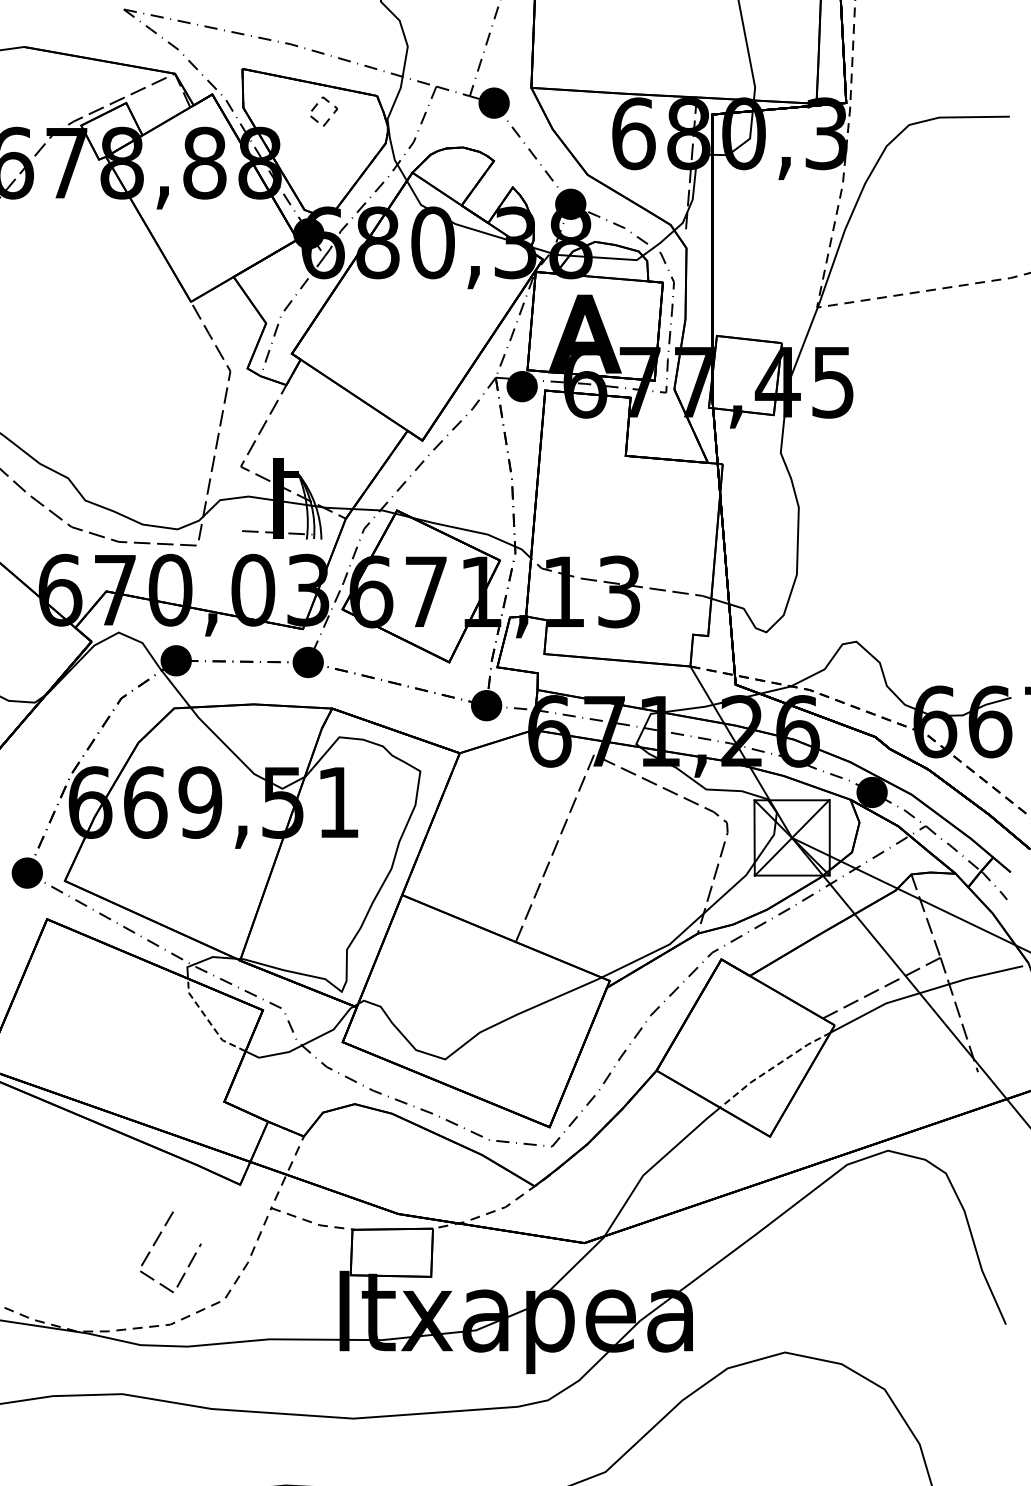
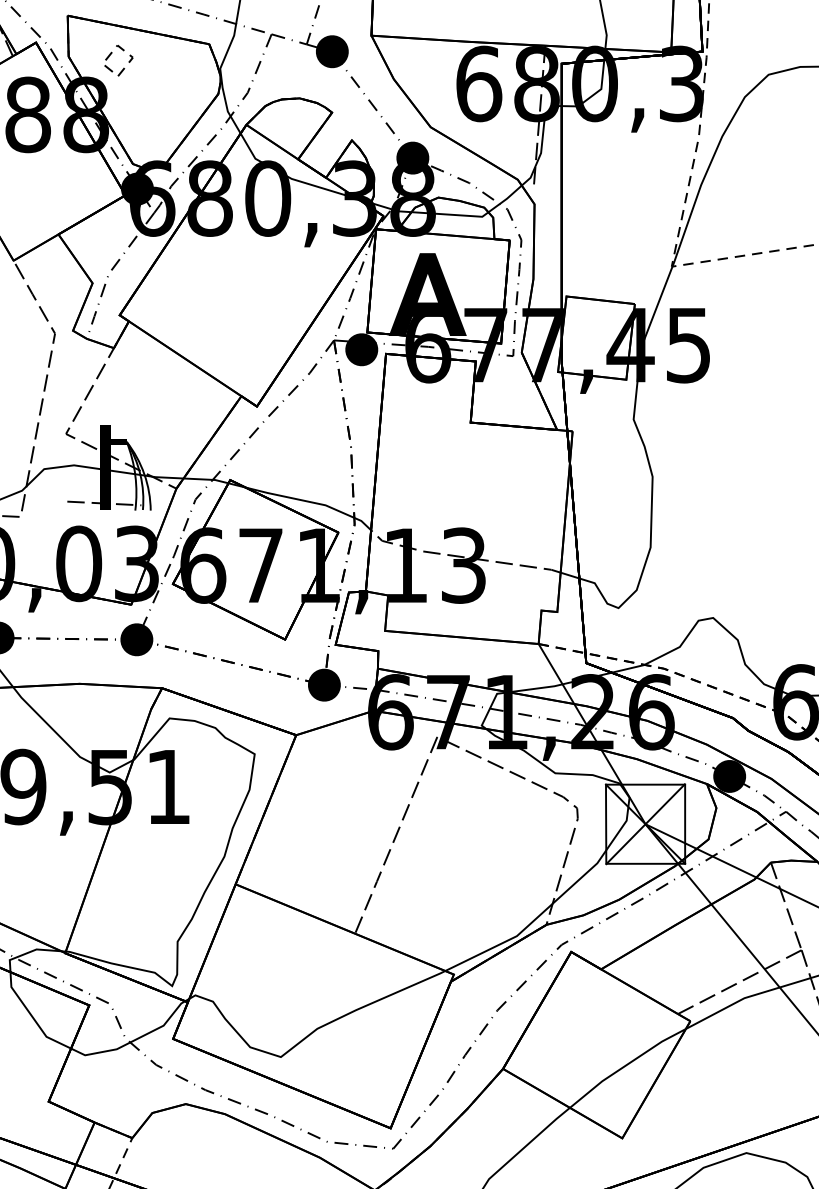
part: (317, 105) -> (111, 54), moved
line: (208, 1020) -> (32, 1016), dashed -> solid
line: (773, 1067) -> (625, 1065), dashed -> solid

